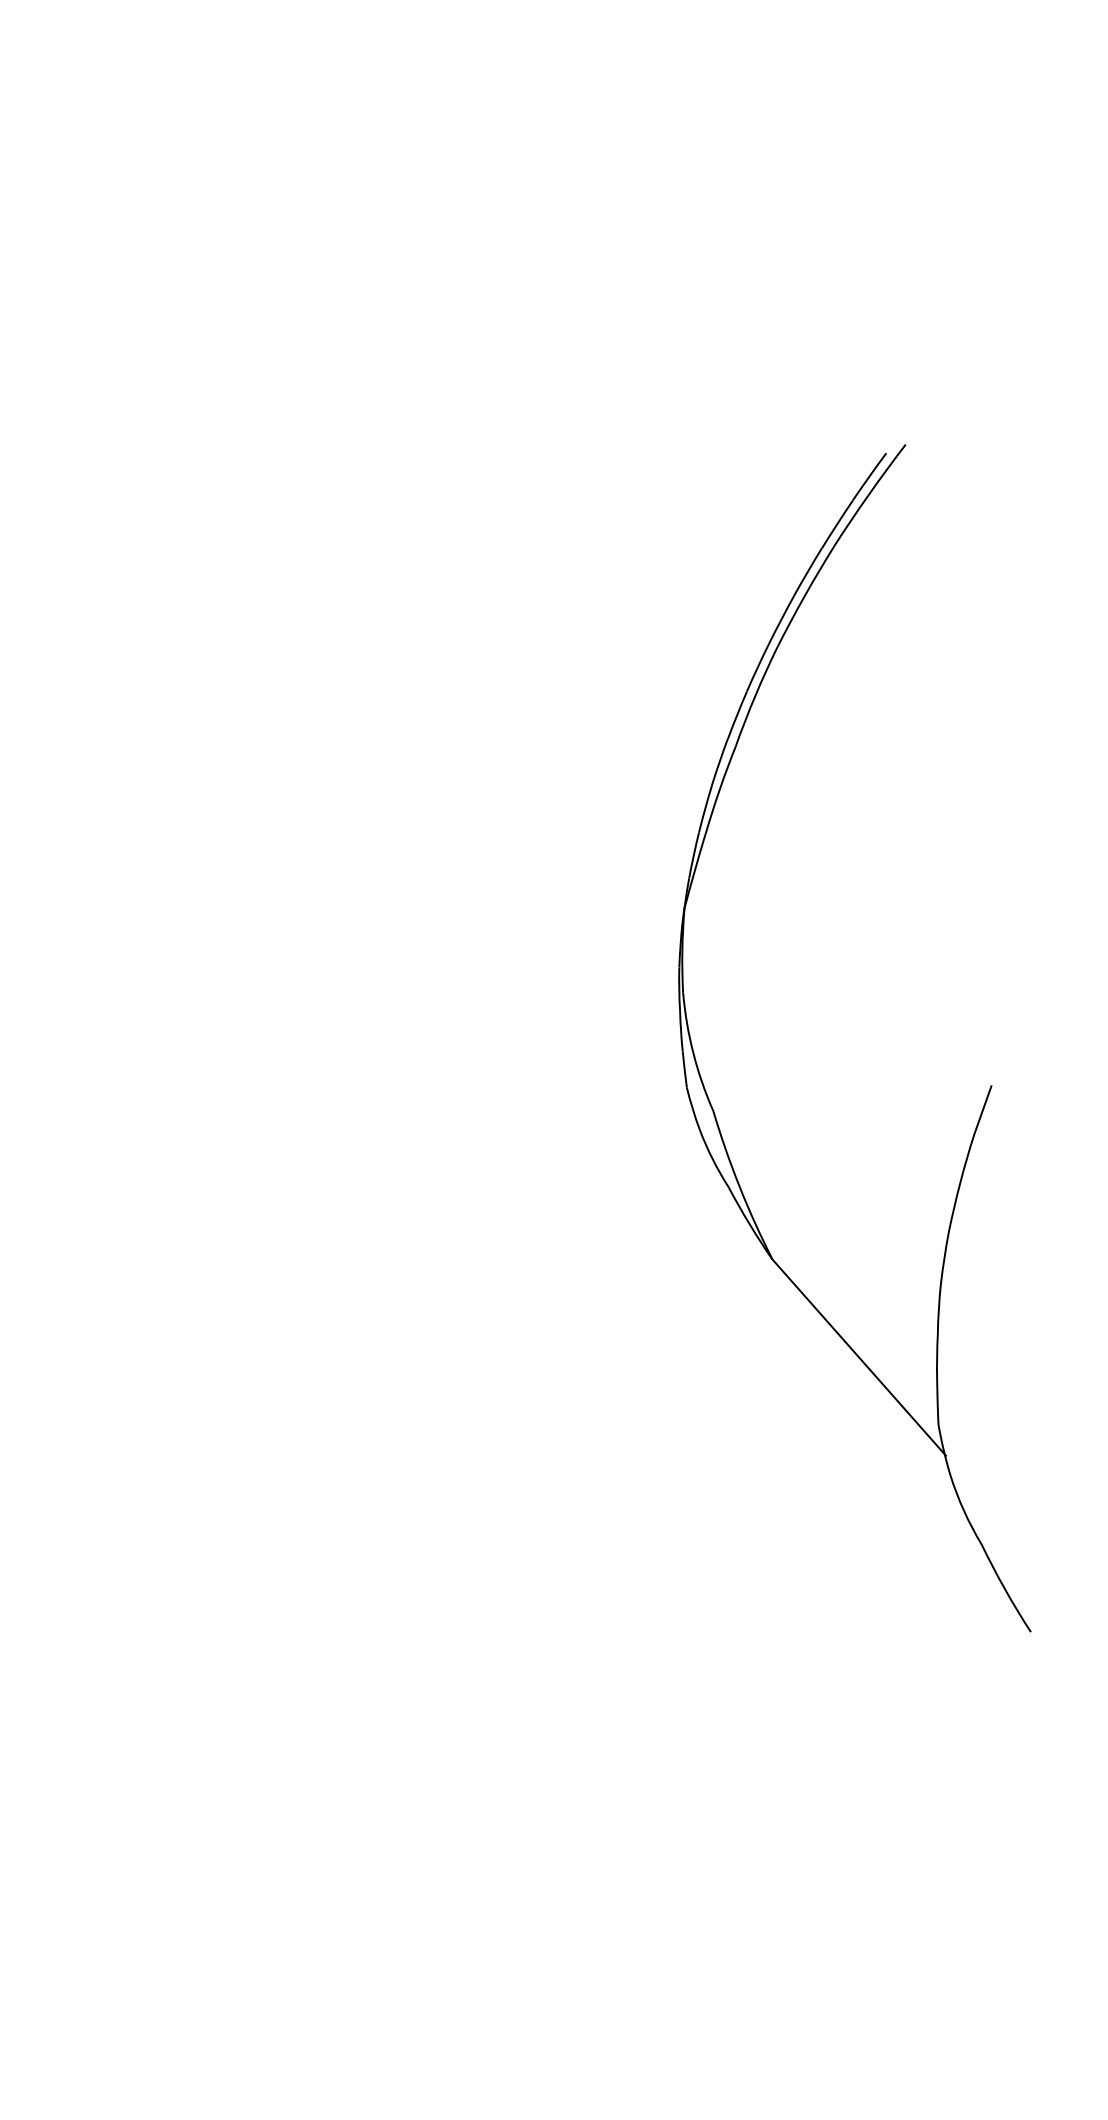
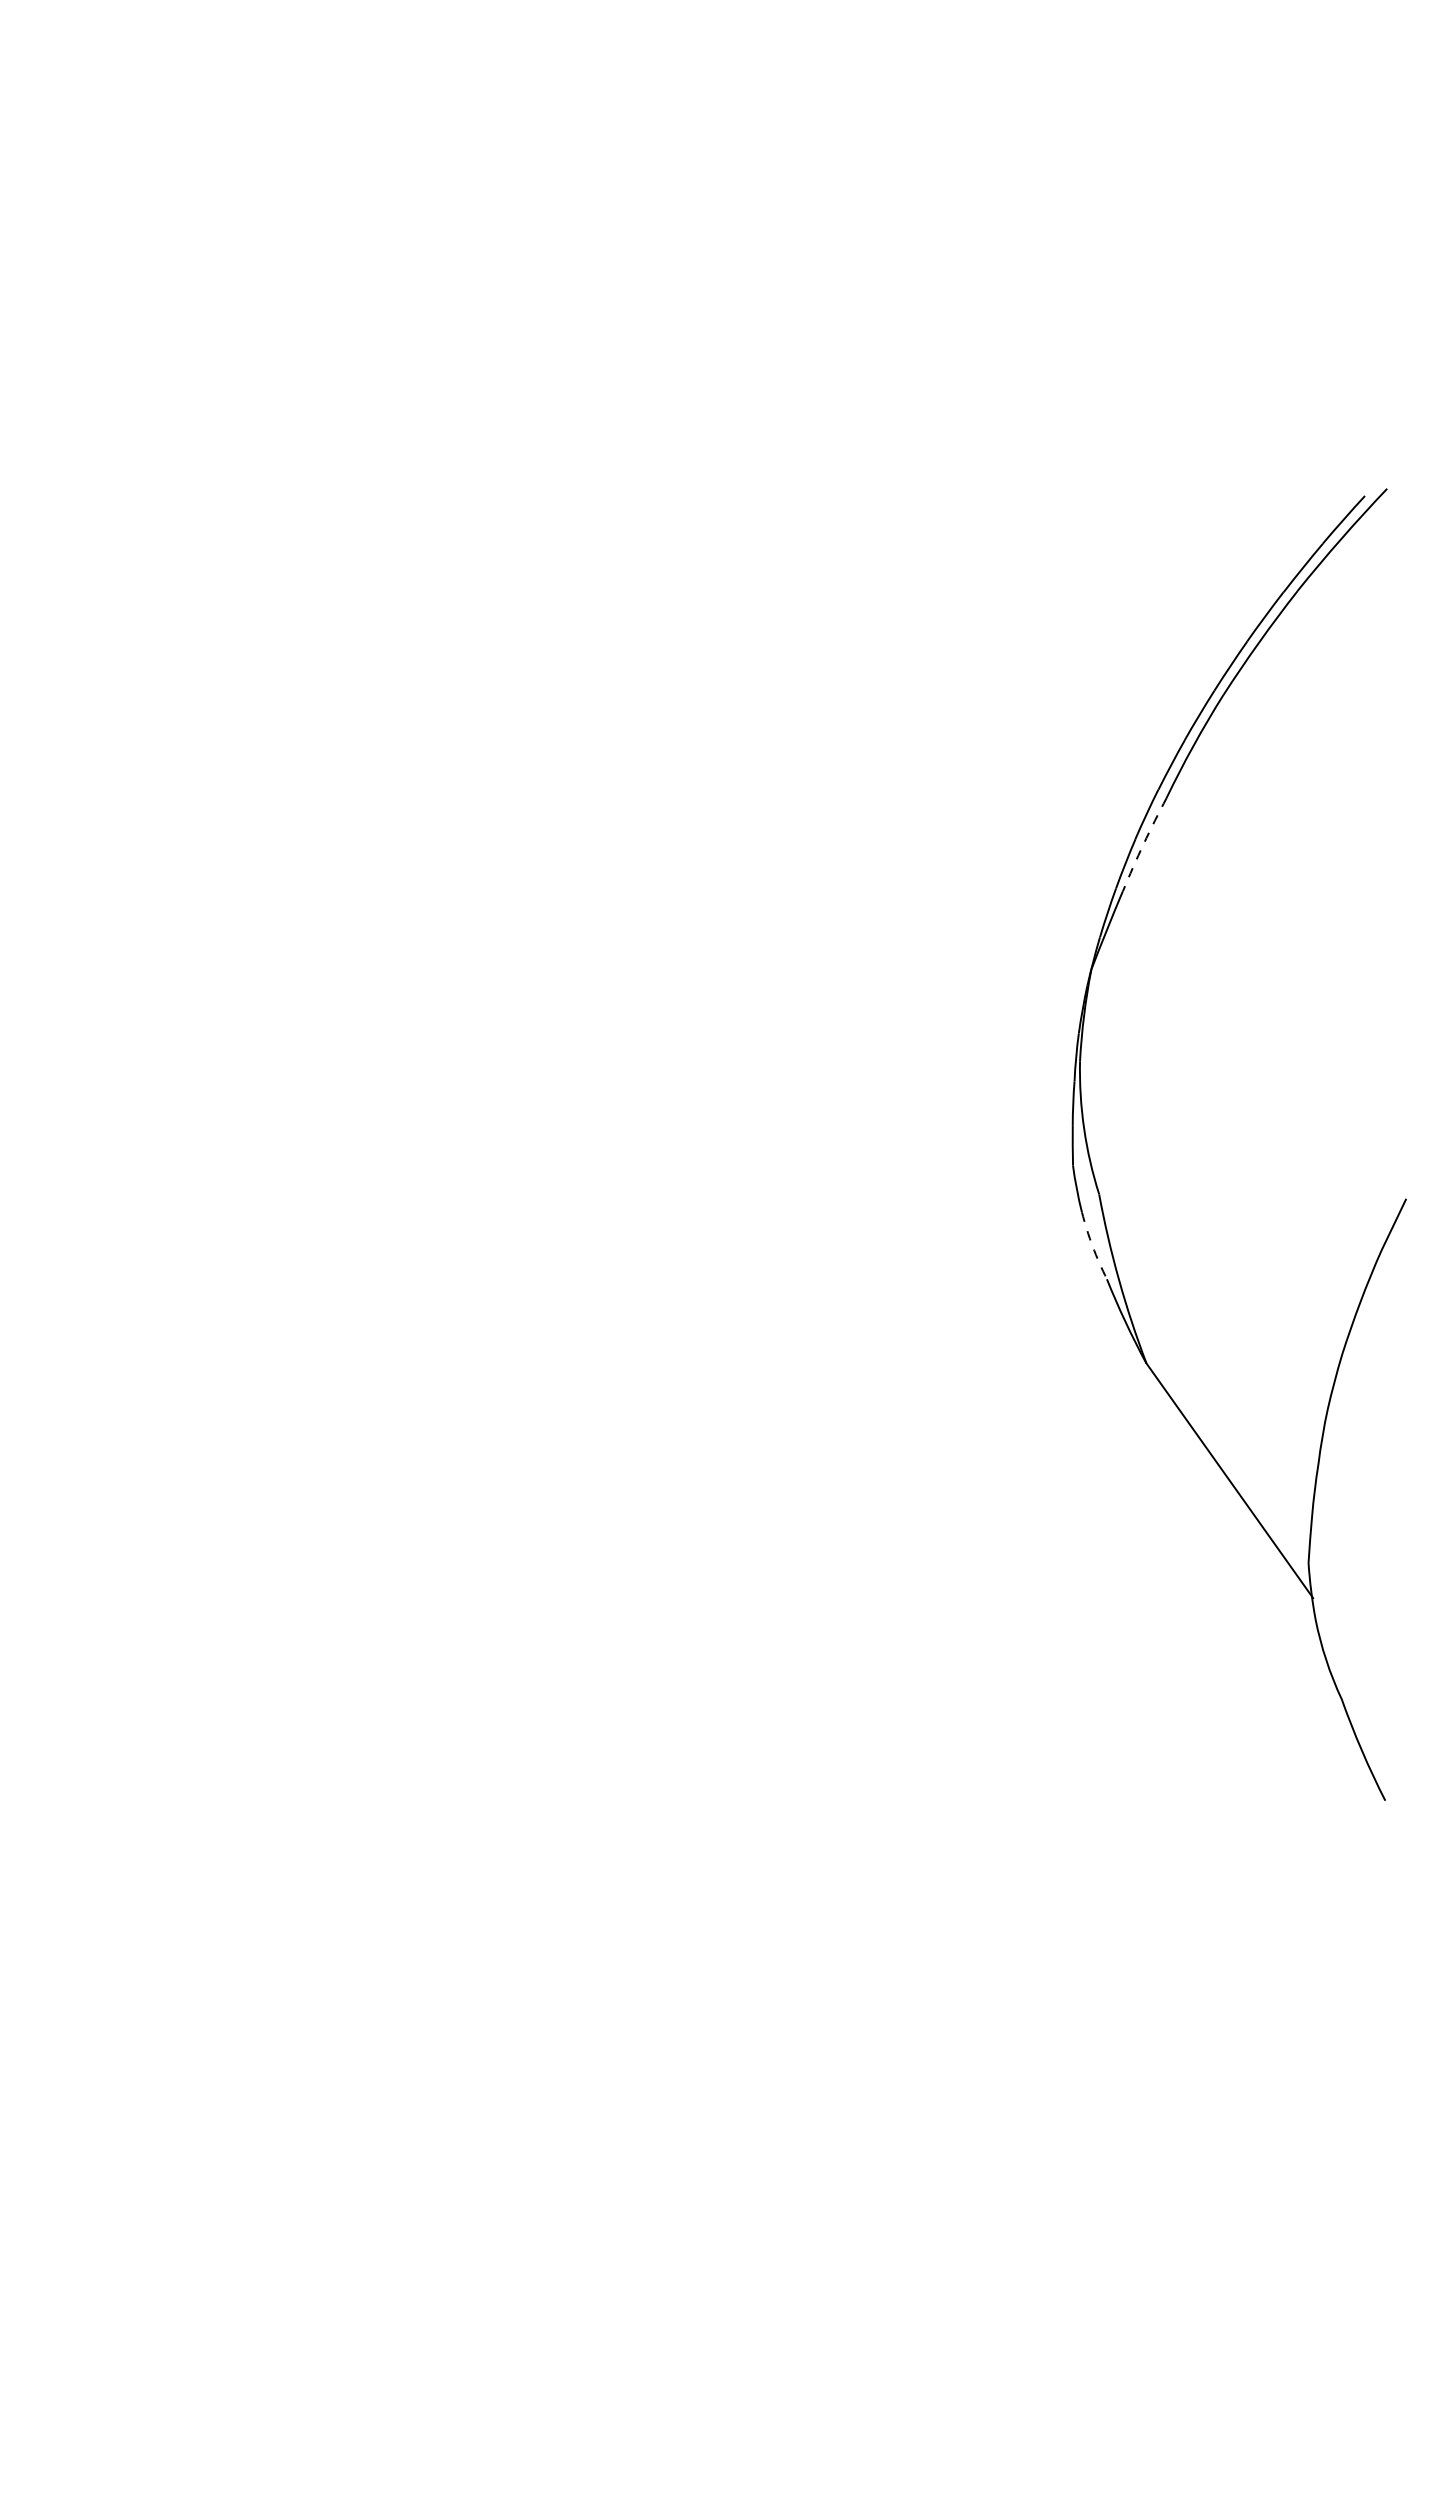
arc: (719, 790) -> (1143, 844), solid -> dashed
arc: (712, 1158) -> (1092, 1246), solid -> dashed

